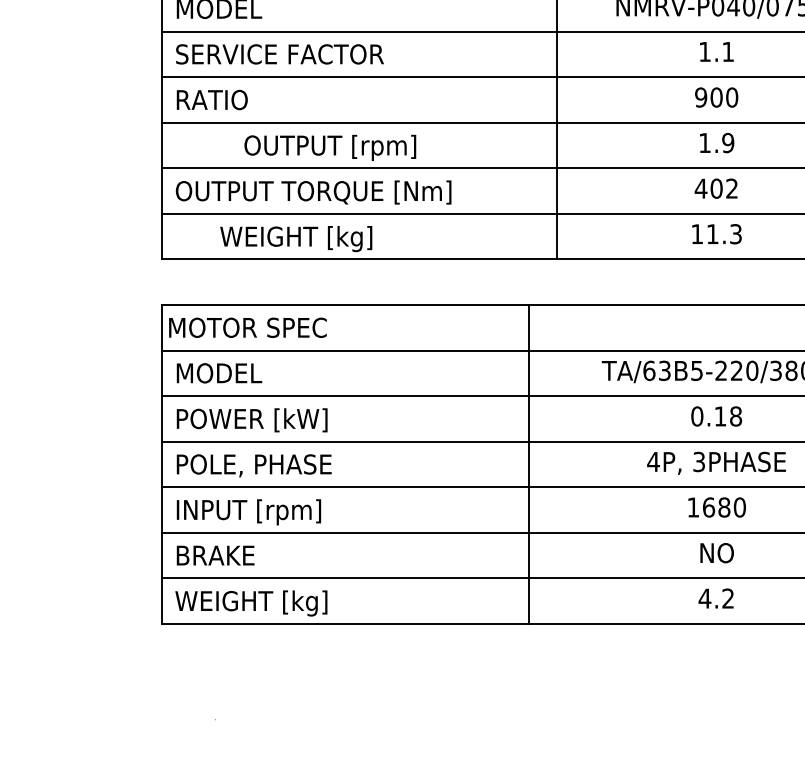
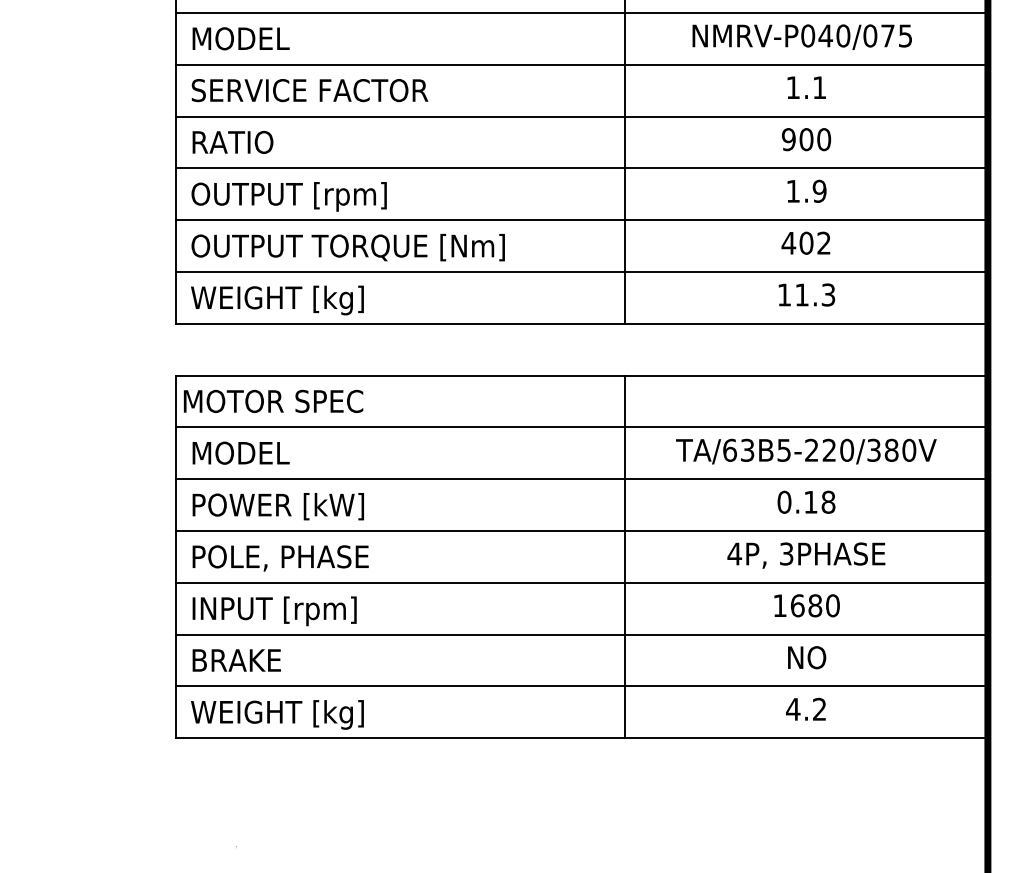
text: (329, 147) -> (288, 196), moved
text: (296, 239) -> (277, 300), moved
line: (529, 464) -> (625, 556), moved

